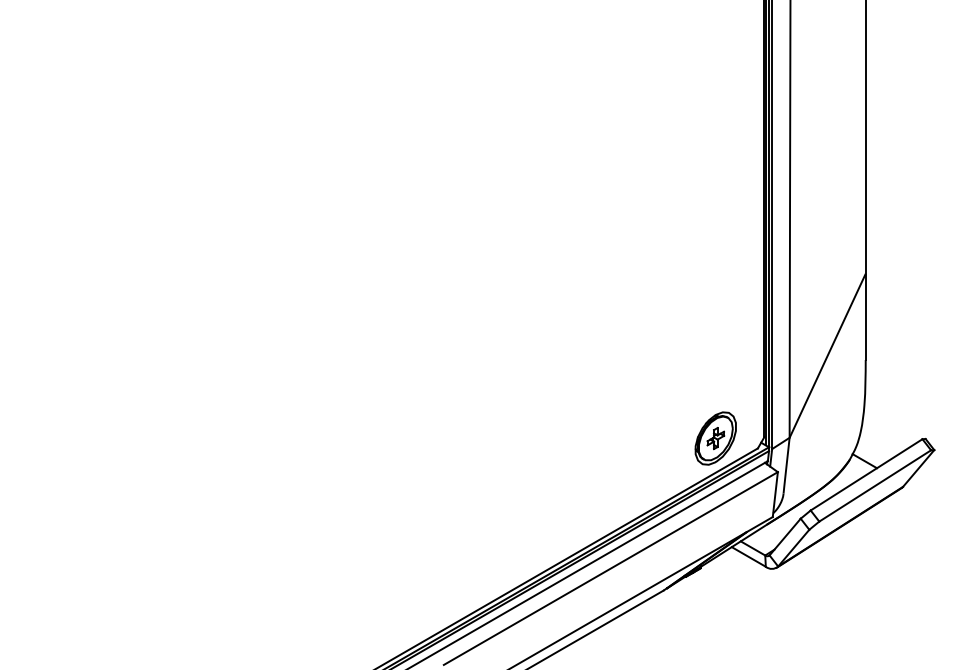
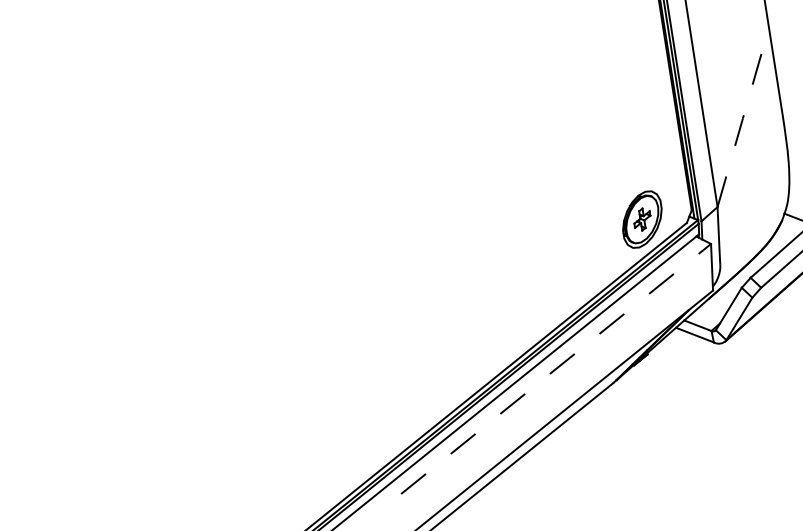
line: (827, 355) -> (743, 117), solid -> dashed
line: (610, 568) -> (555, 368), solid -> dashed

